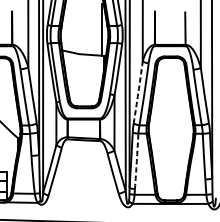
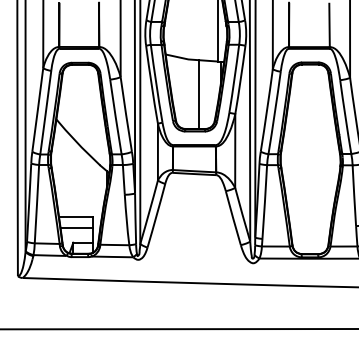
line: (87, 80) -> (199, 94), added
arc: (138, 92) -> (267, 110), dashed -> solid
arc: (136, 161) -> (264, 202), dashed -> solid

